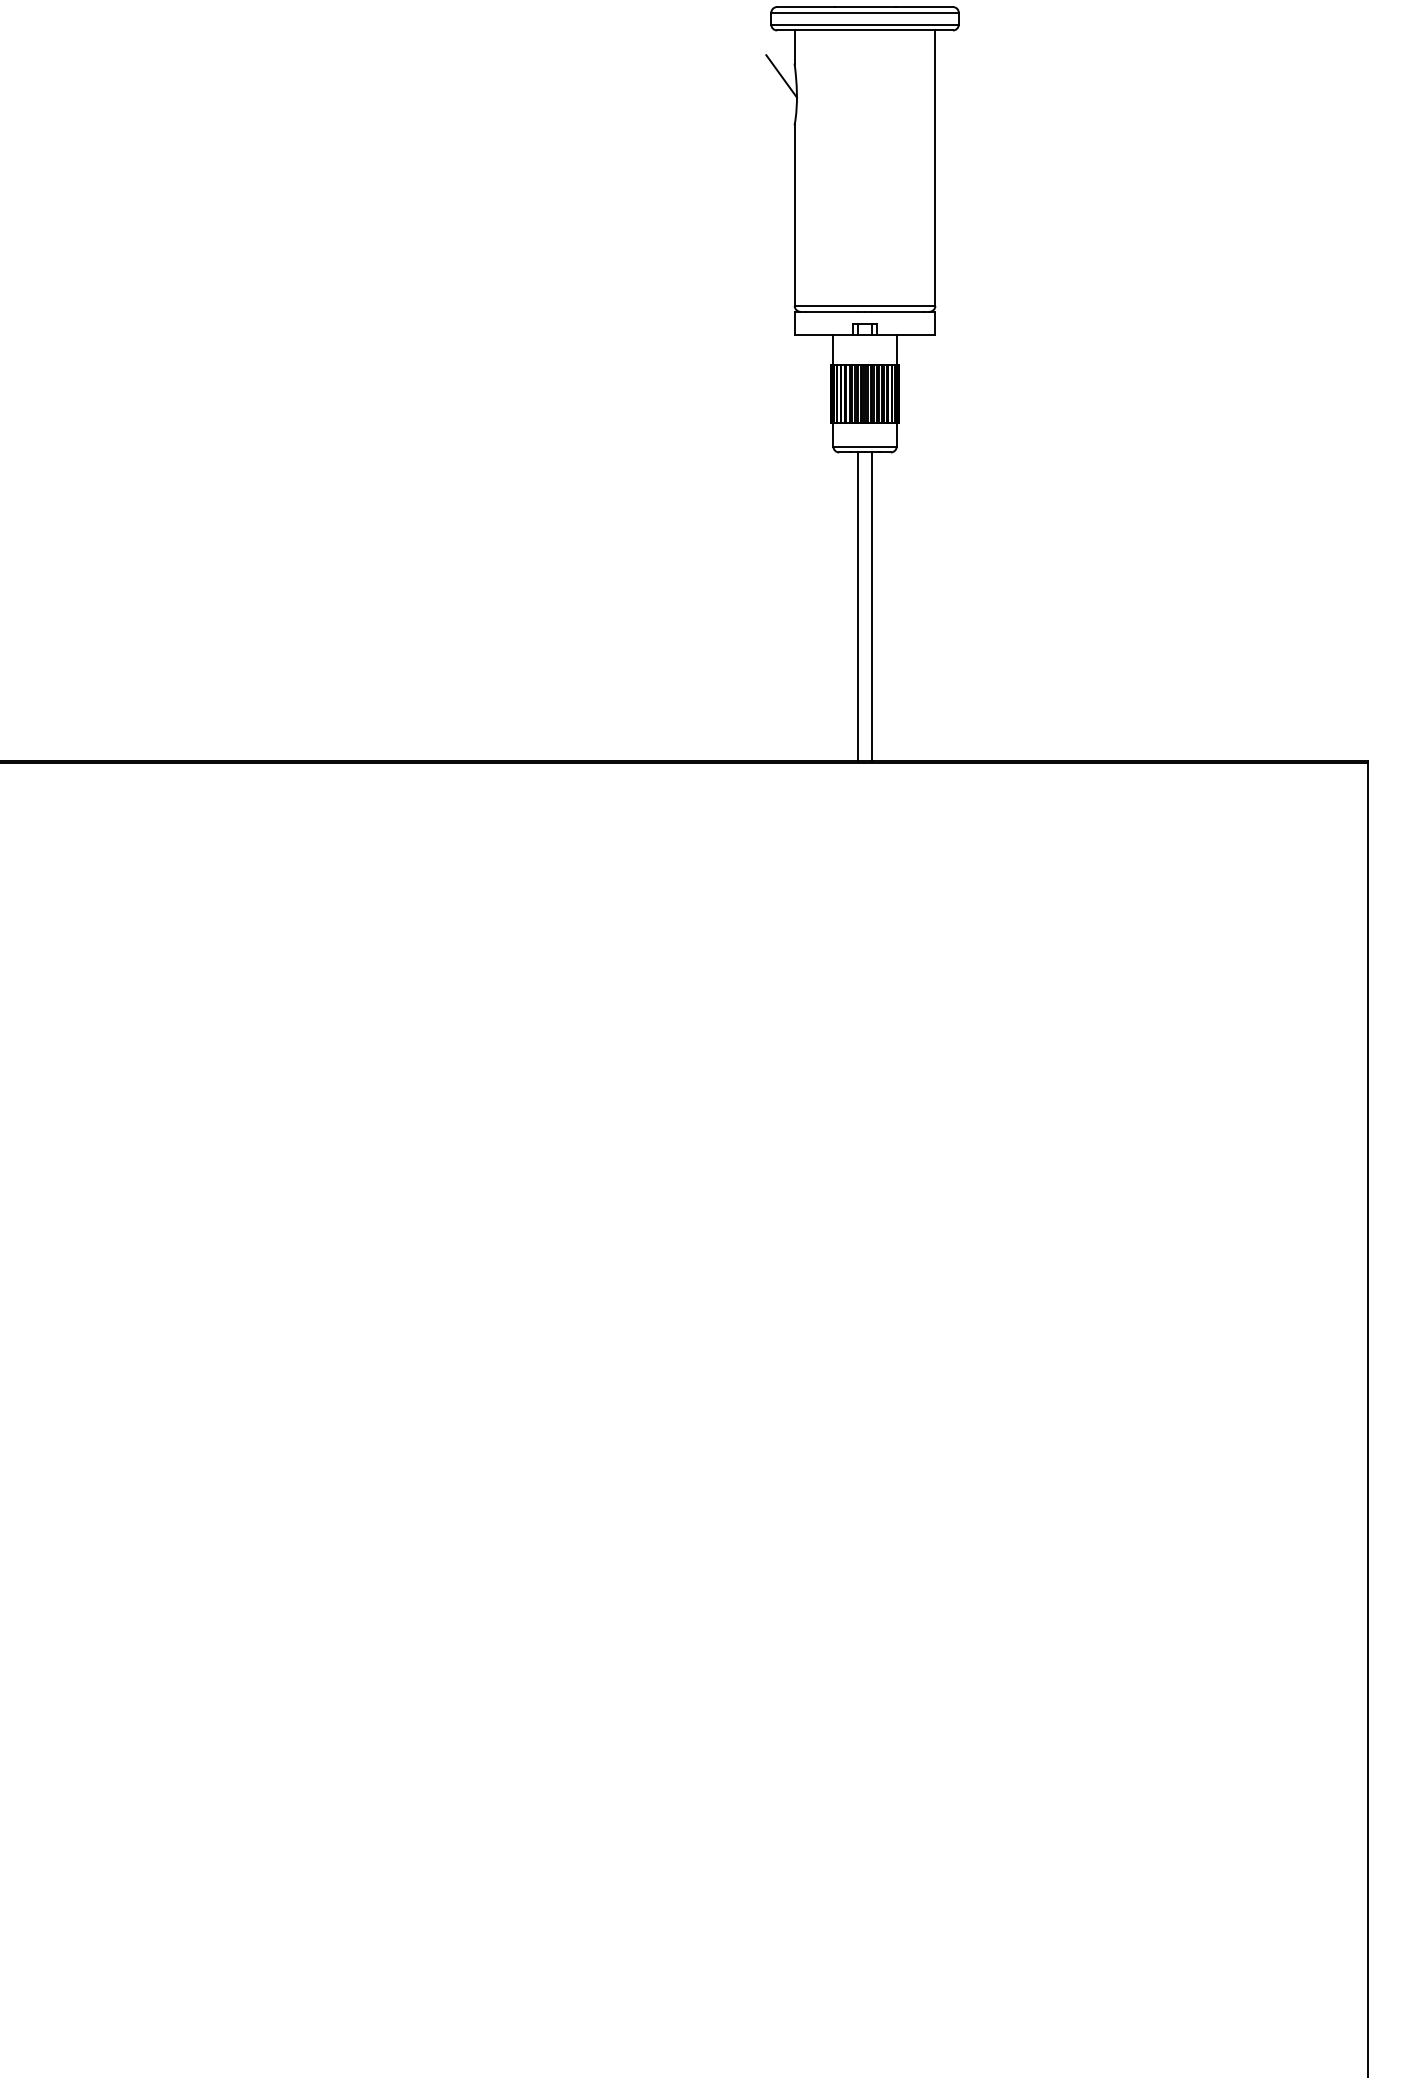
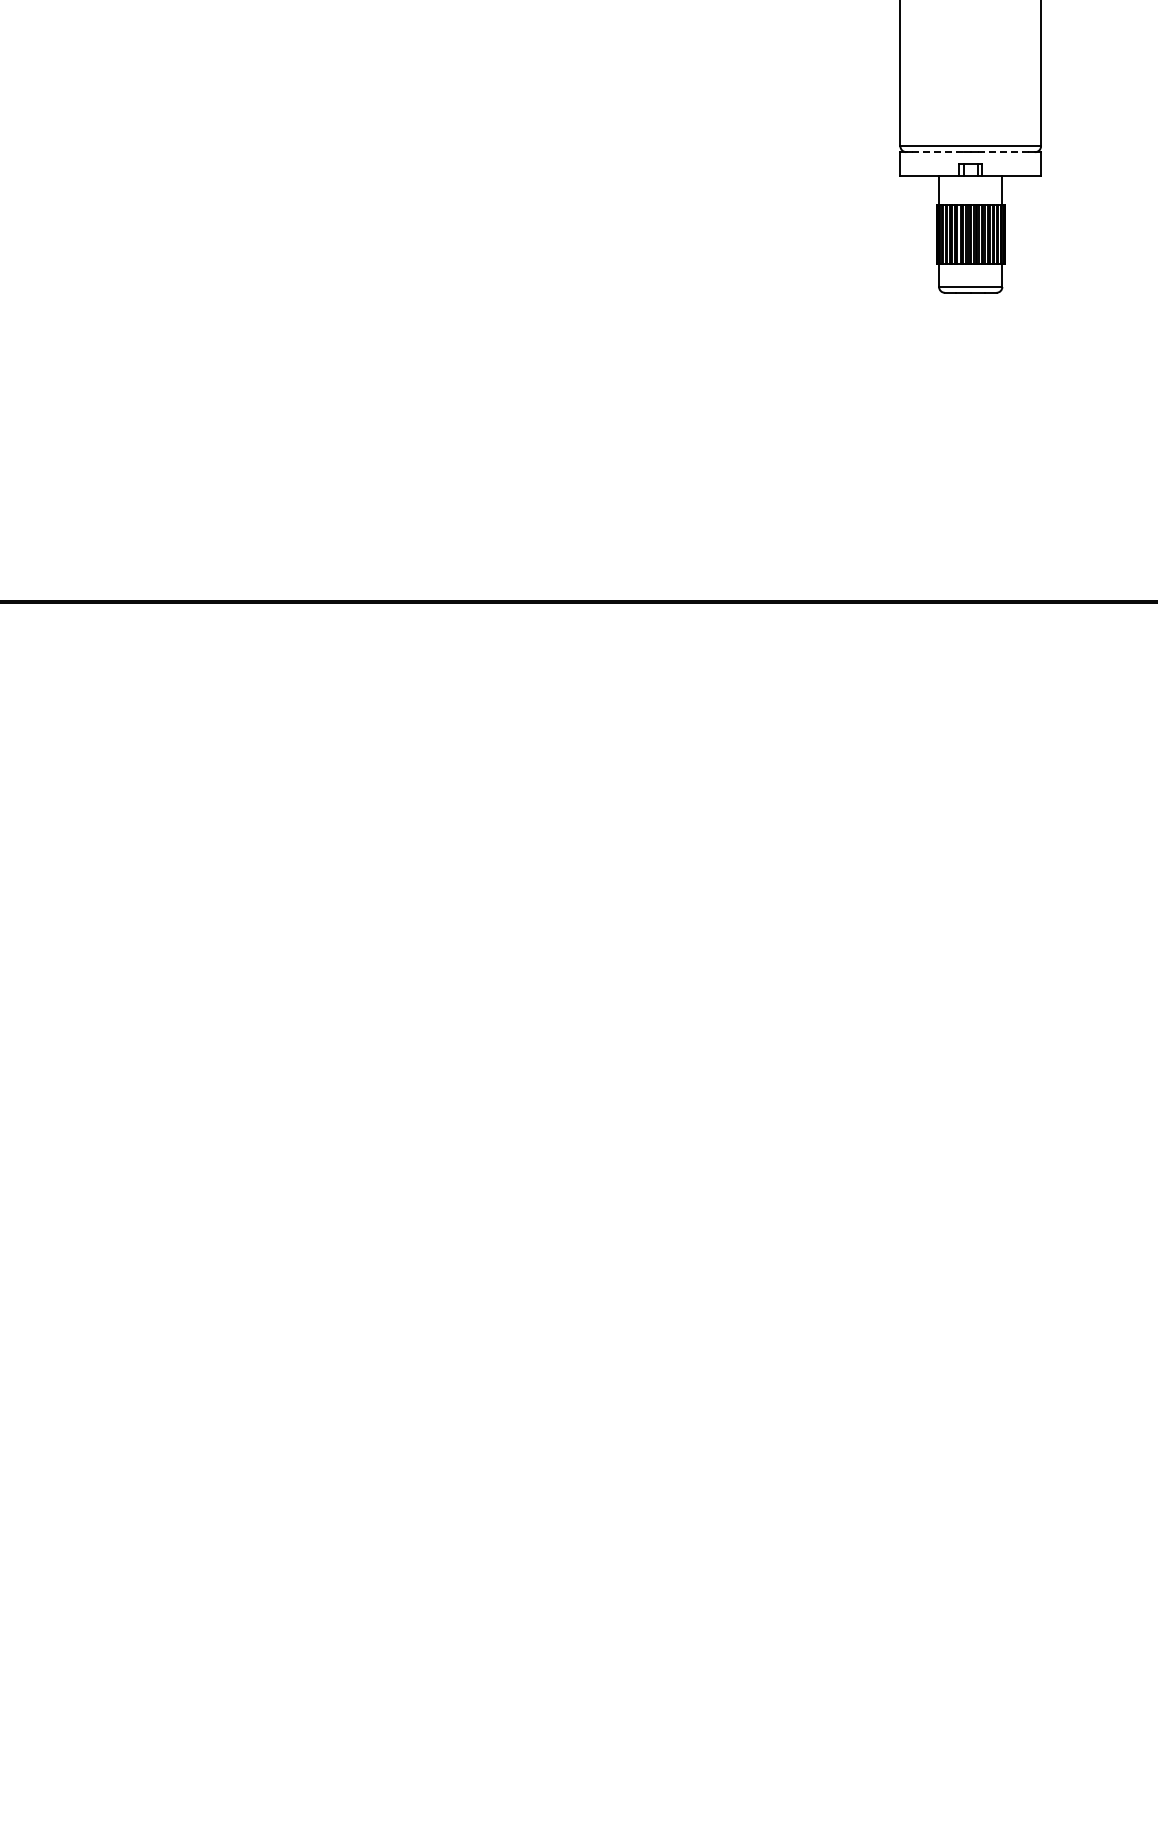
line: (832, 311) -> (938, 151), solid -> dashed
line: (897, 311) -> (1003, 151), solid -> dashed
line: (858, 606) -> (964, 446), removed
line: (872, 606) -> (978, 446), removed

